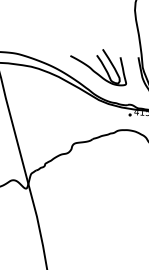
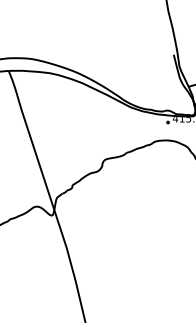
part: (99, 66) -> (128, 68), removed

